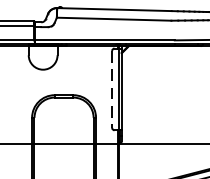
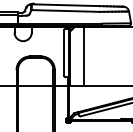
line: (112, 90) -> (64, 53), dashed -> solid
line: (143, 95) -> (83, 56), added

